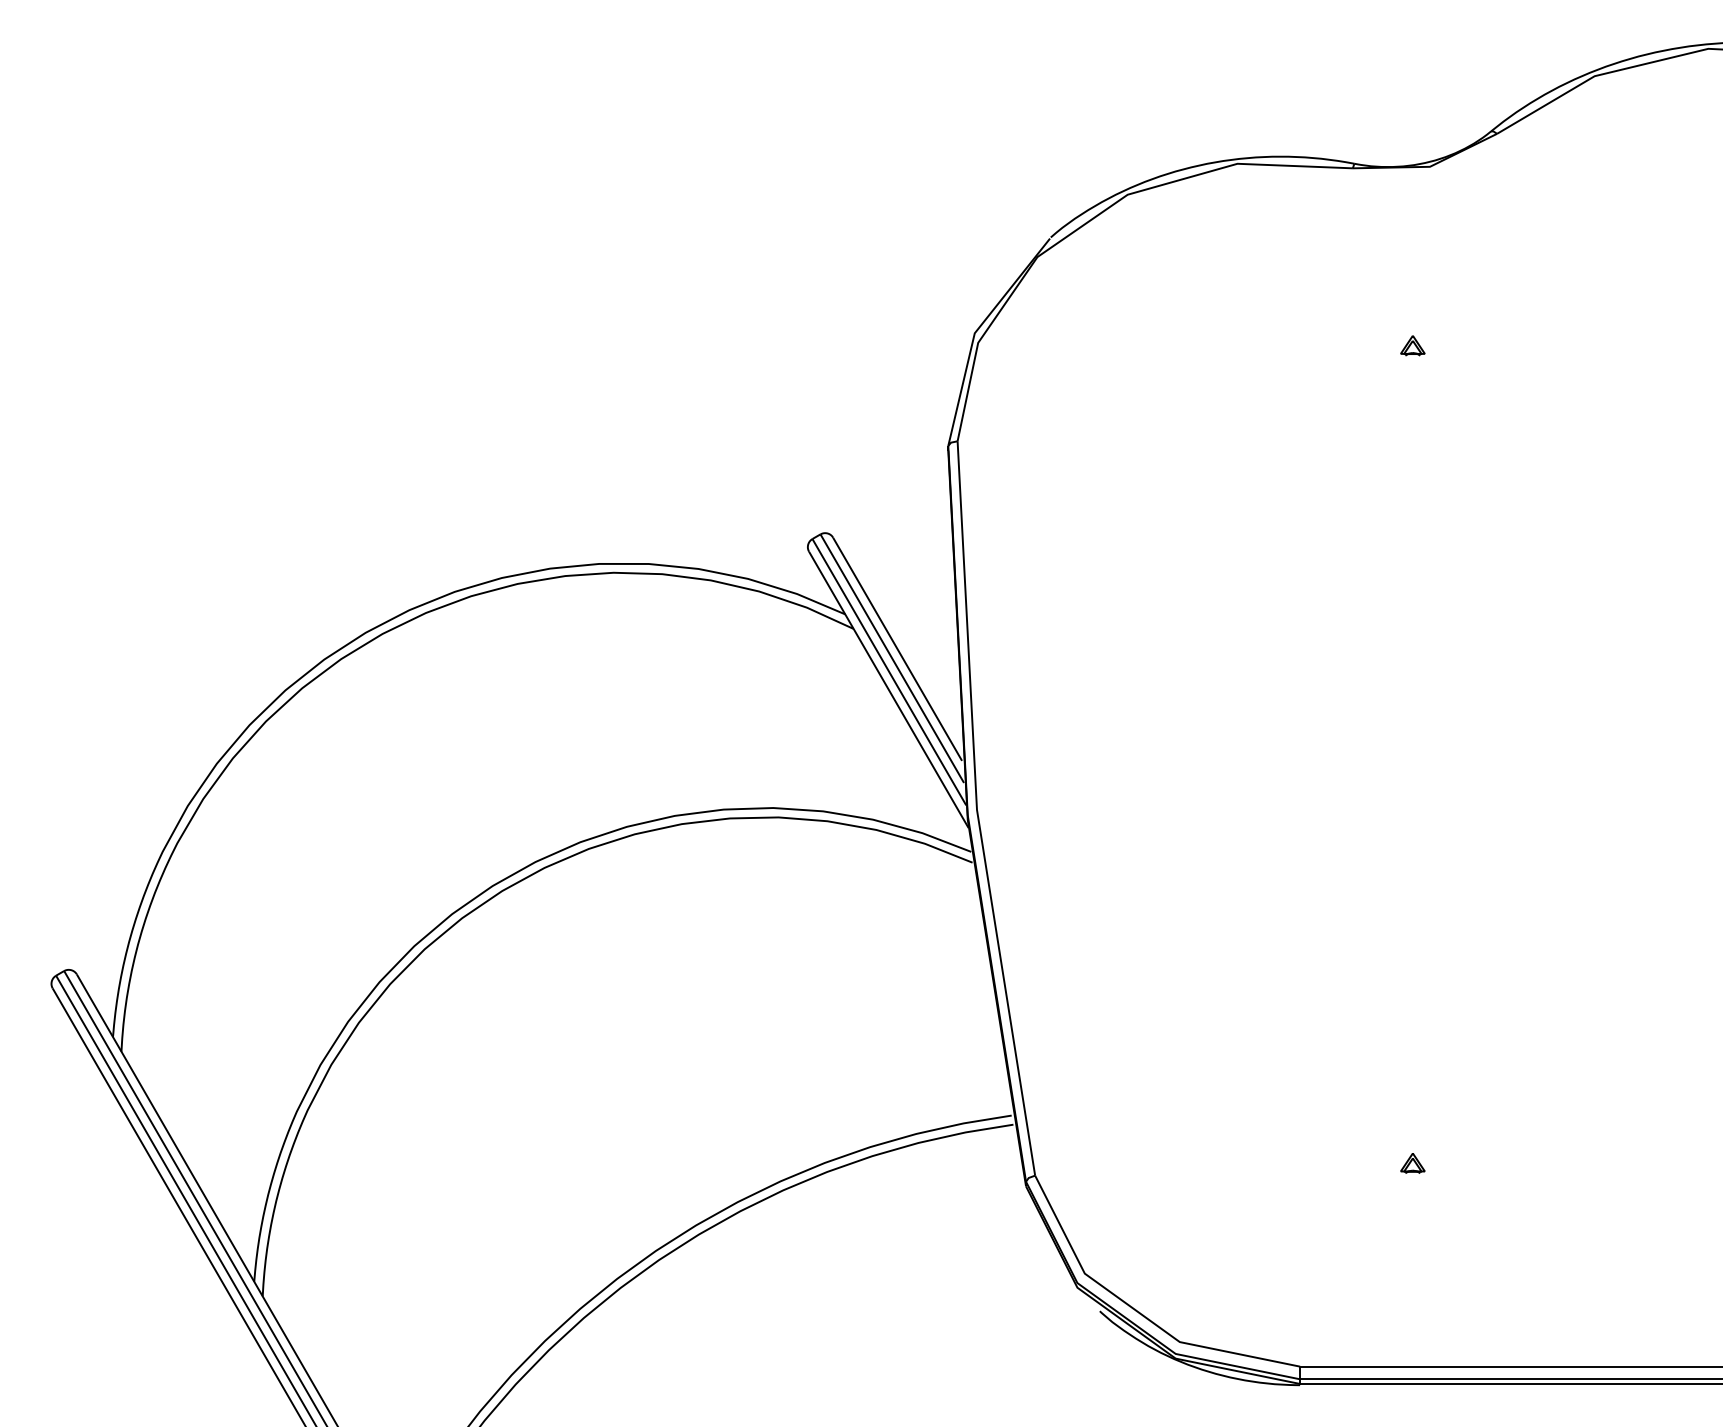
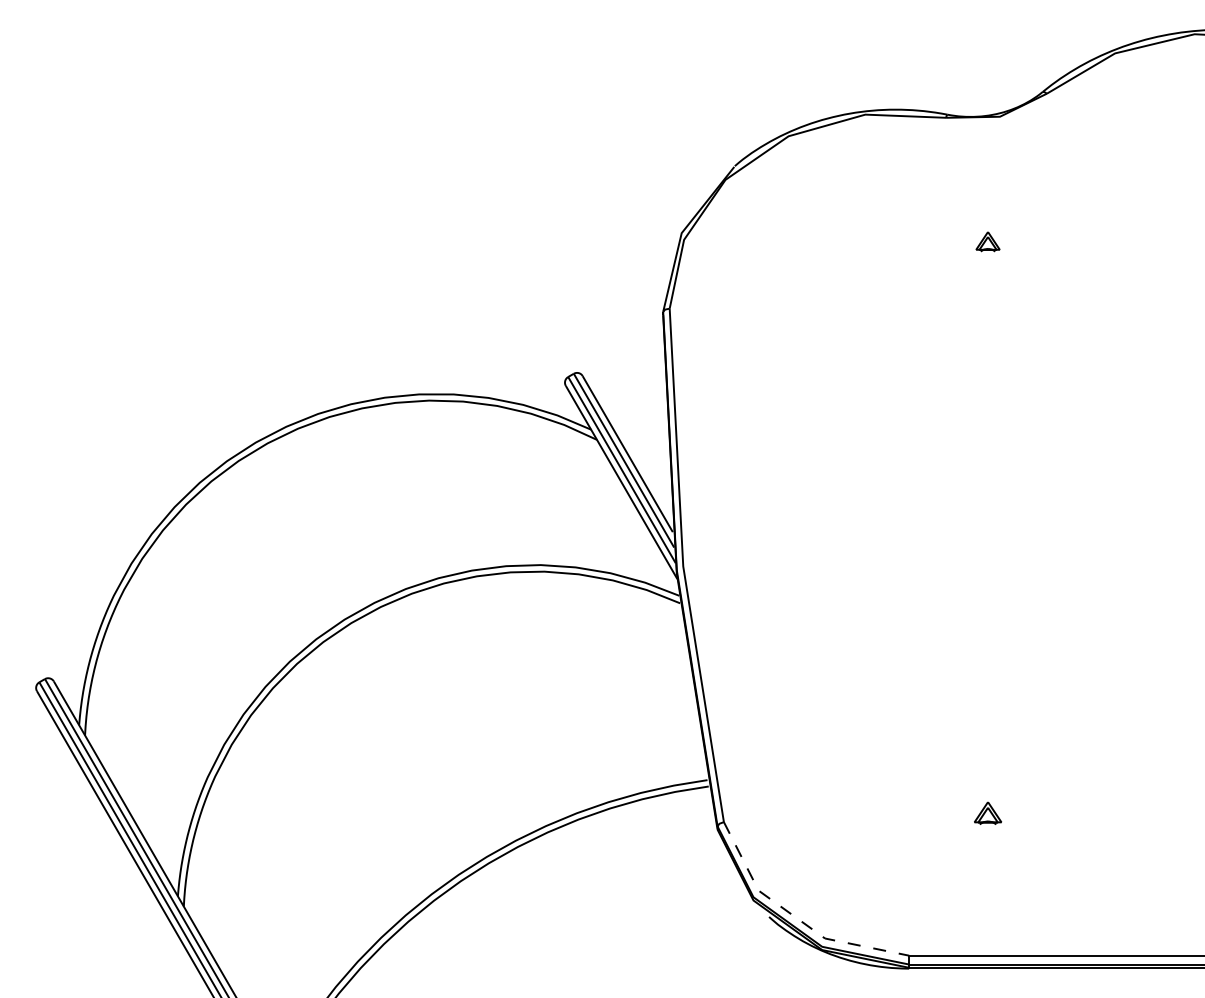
part: (1412, 345) -> (987, 241), size x1.4
part: (1412, 1163) -> (987, 813), size x1.6
line: (1137, 1312) -> (795, 917), solid -> dashed

